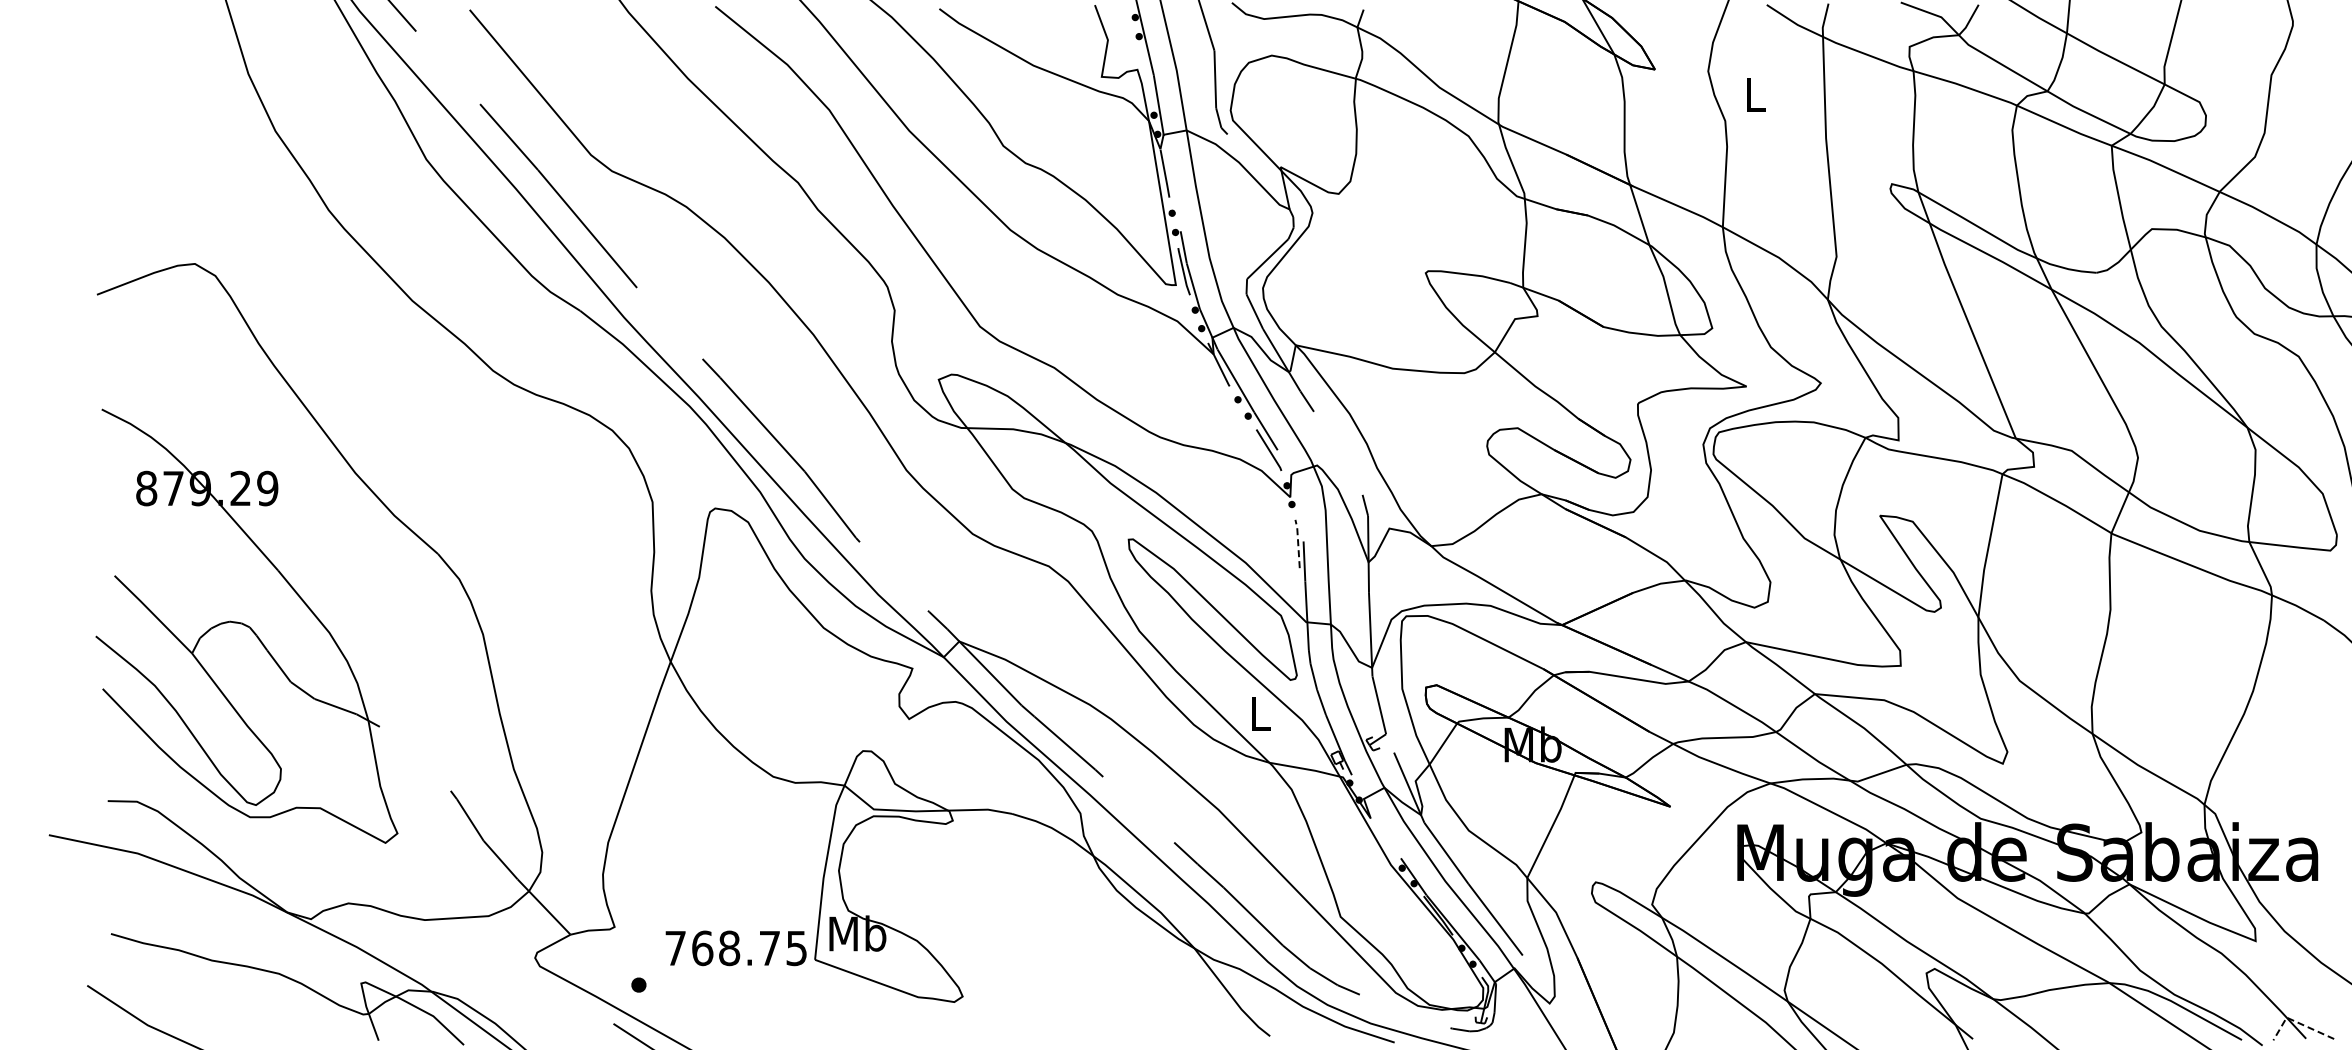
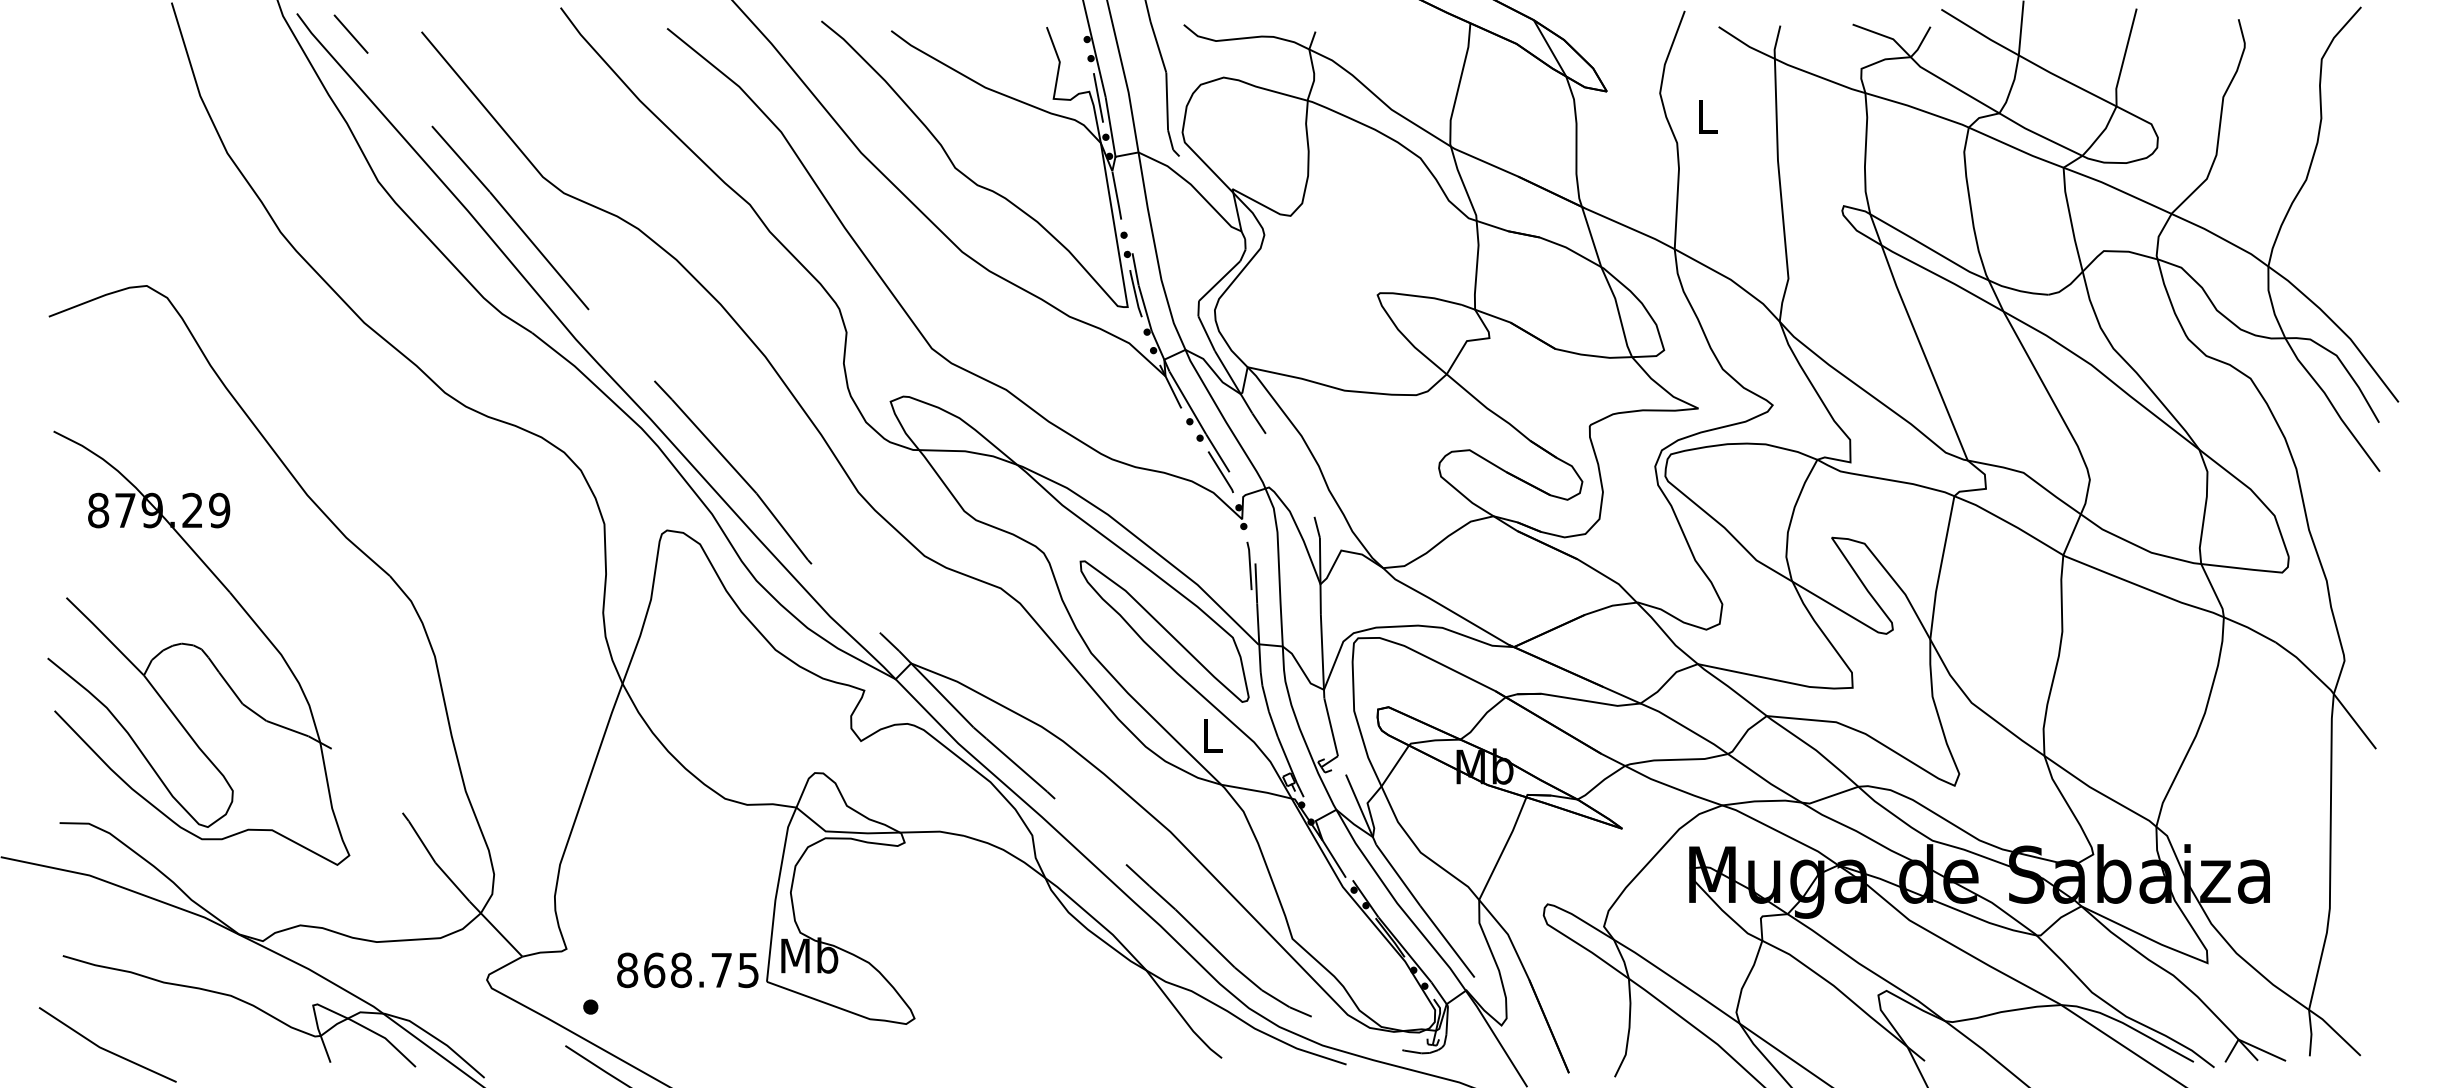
line: (1145, 75) -> (1097, 97), added
line: (1298, 542) -> (1250, 564), dashed -> solid
line: (1380, 833) -> (1332, 855), added
text: (675, 948) -> (627, 970), 768.75 -> 868.75
line: (2297, 1022) -> (2249, 1044), dashed -> solid

